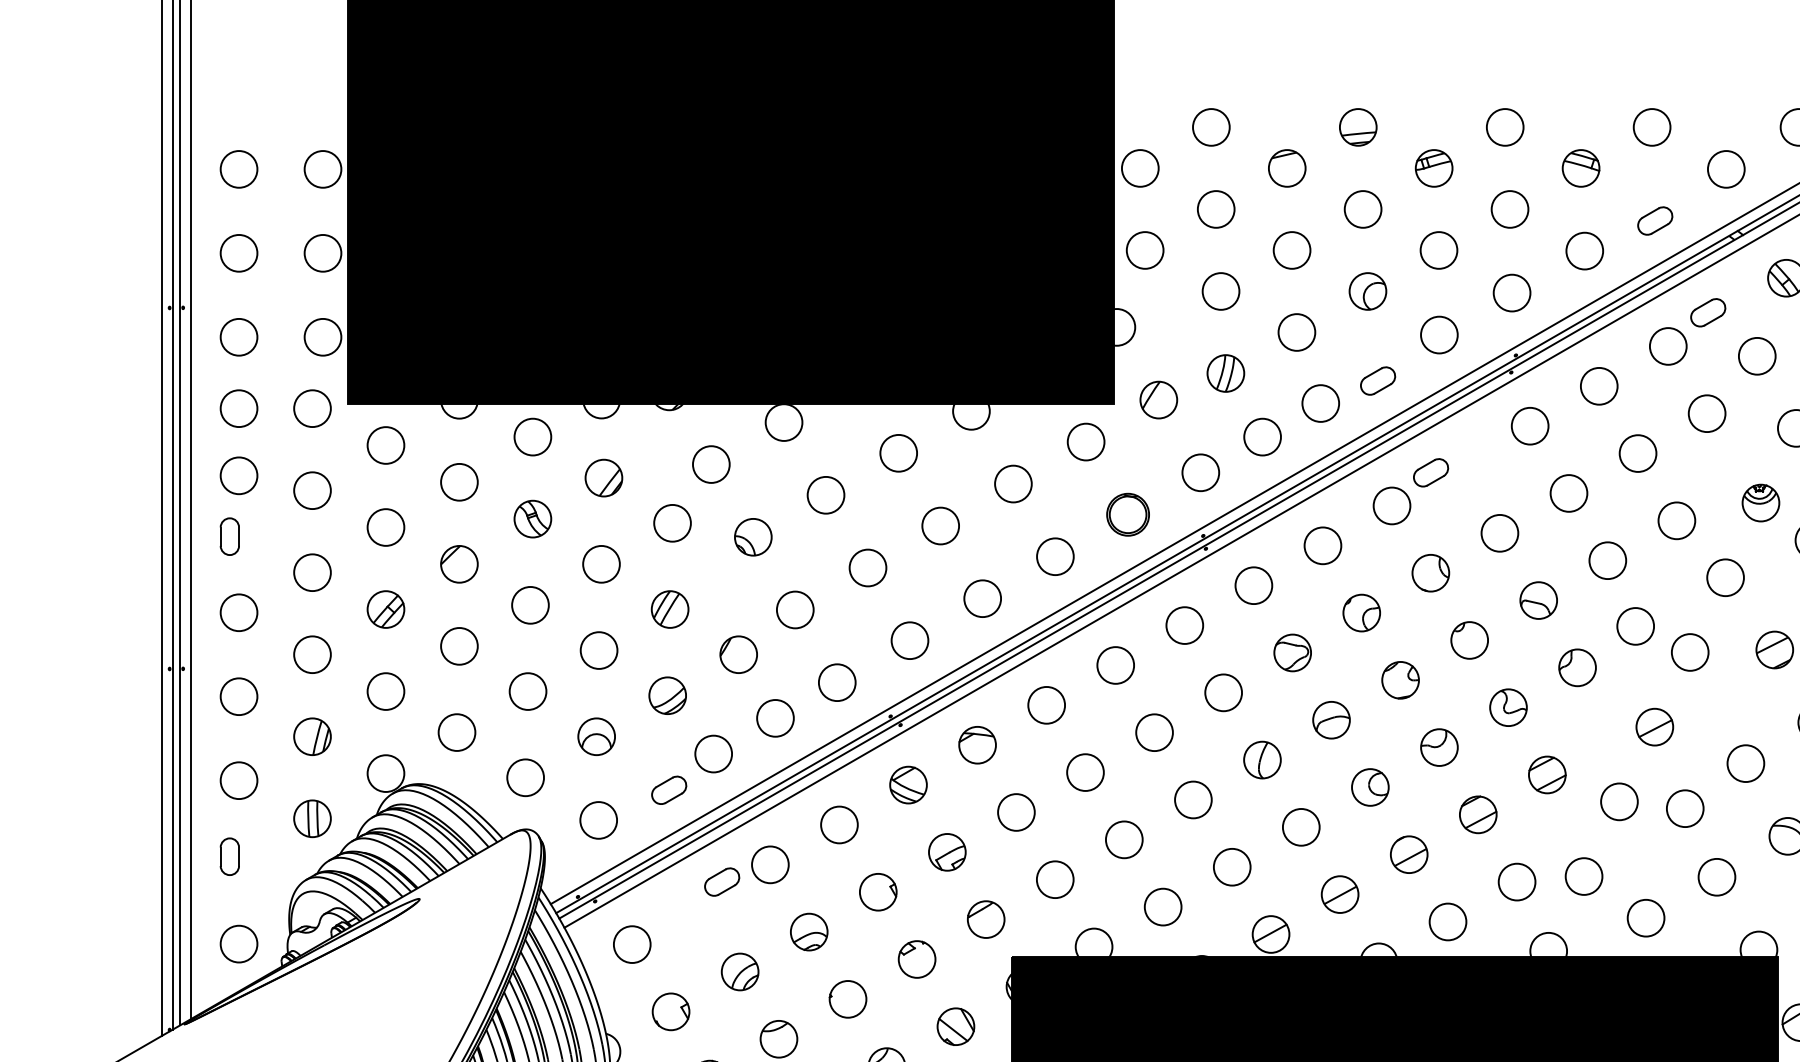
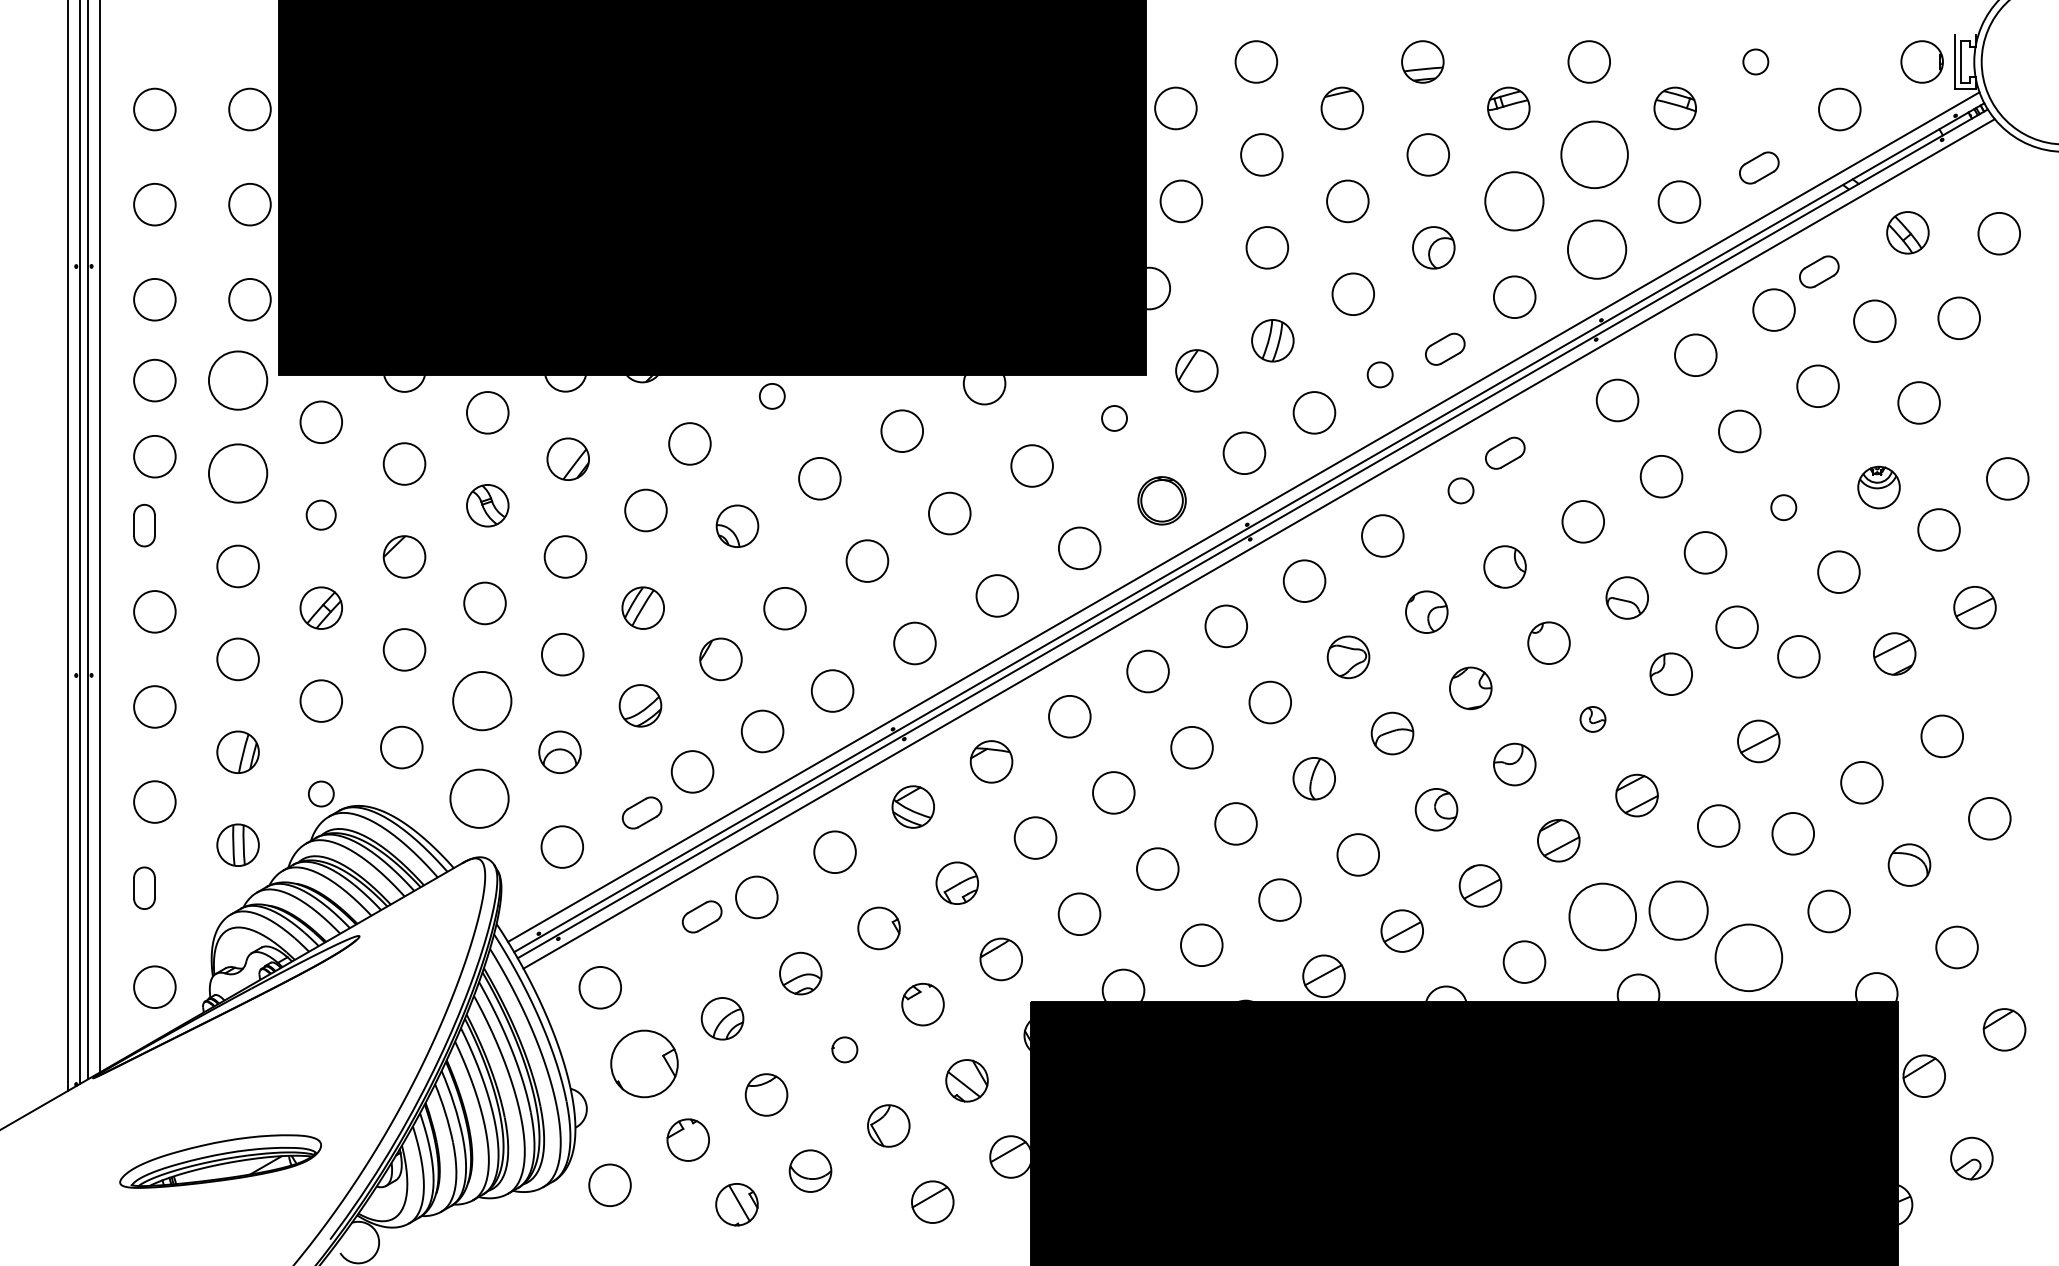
circle: (1651, 126) -> (1755, 61), size x0.6
circle: (1509, 209) -> (1594, 154), size x1.6
circle: (1438, 250) -> (1513, 201), size x1.4
circle: (1511, 292) -> (1596, 249), size x1.4
circle: (1320, 403) -> (1379, 374), size x0.6
circle: (311, 408) -> (237, 380), size x1.4
circle: (784, 422) -> (772, 396), size x0.6
circle: (1086, 442) -> (1114, 418), size x0.6
circle: (311, 490) -> (237, 473), size x1.4
circle: (1391, 505) -> (1460, 490), size x0.6
circle: (1676, 520) -> (1783, 507), size x0.6
circle: (385, 526) -> (320, 514), size x0.7
circle: (528, 691) -> (482, 700), size x1.4
part: (1508, 707) -> (1592, 719), size x0.6
circle: (386, 773) -> (321, 793), size x0.6
circle: (525, 777) -> (479, 798), size x1.4
circle: (1583, 876) -> (1678, 910), size x1.4
circle: (1516, 881) -> (1602, 916), size x1.6
circle: (1645, 917) -> (1748, 957), size x1.6
part: (847, 999) -> (844, 1049), size x0.6
part: (670, 1011) -> (643, 1063), size x1.6

